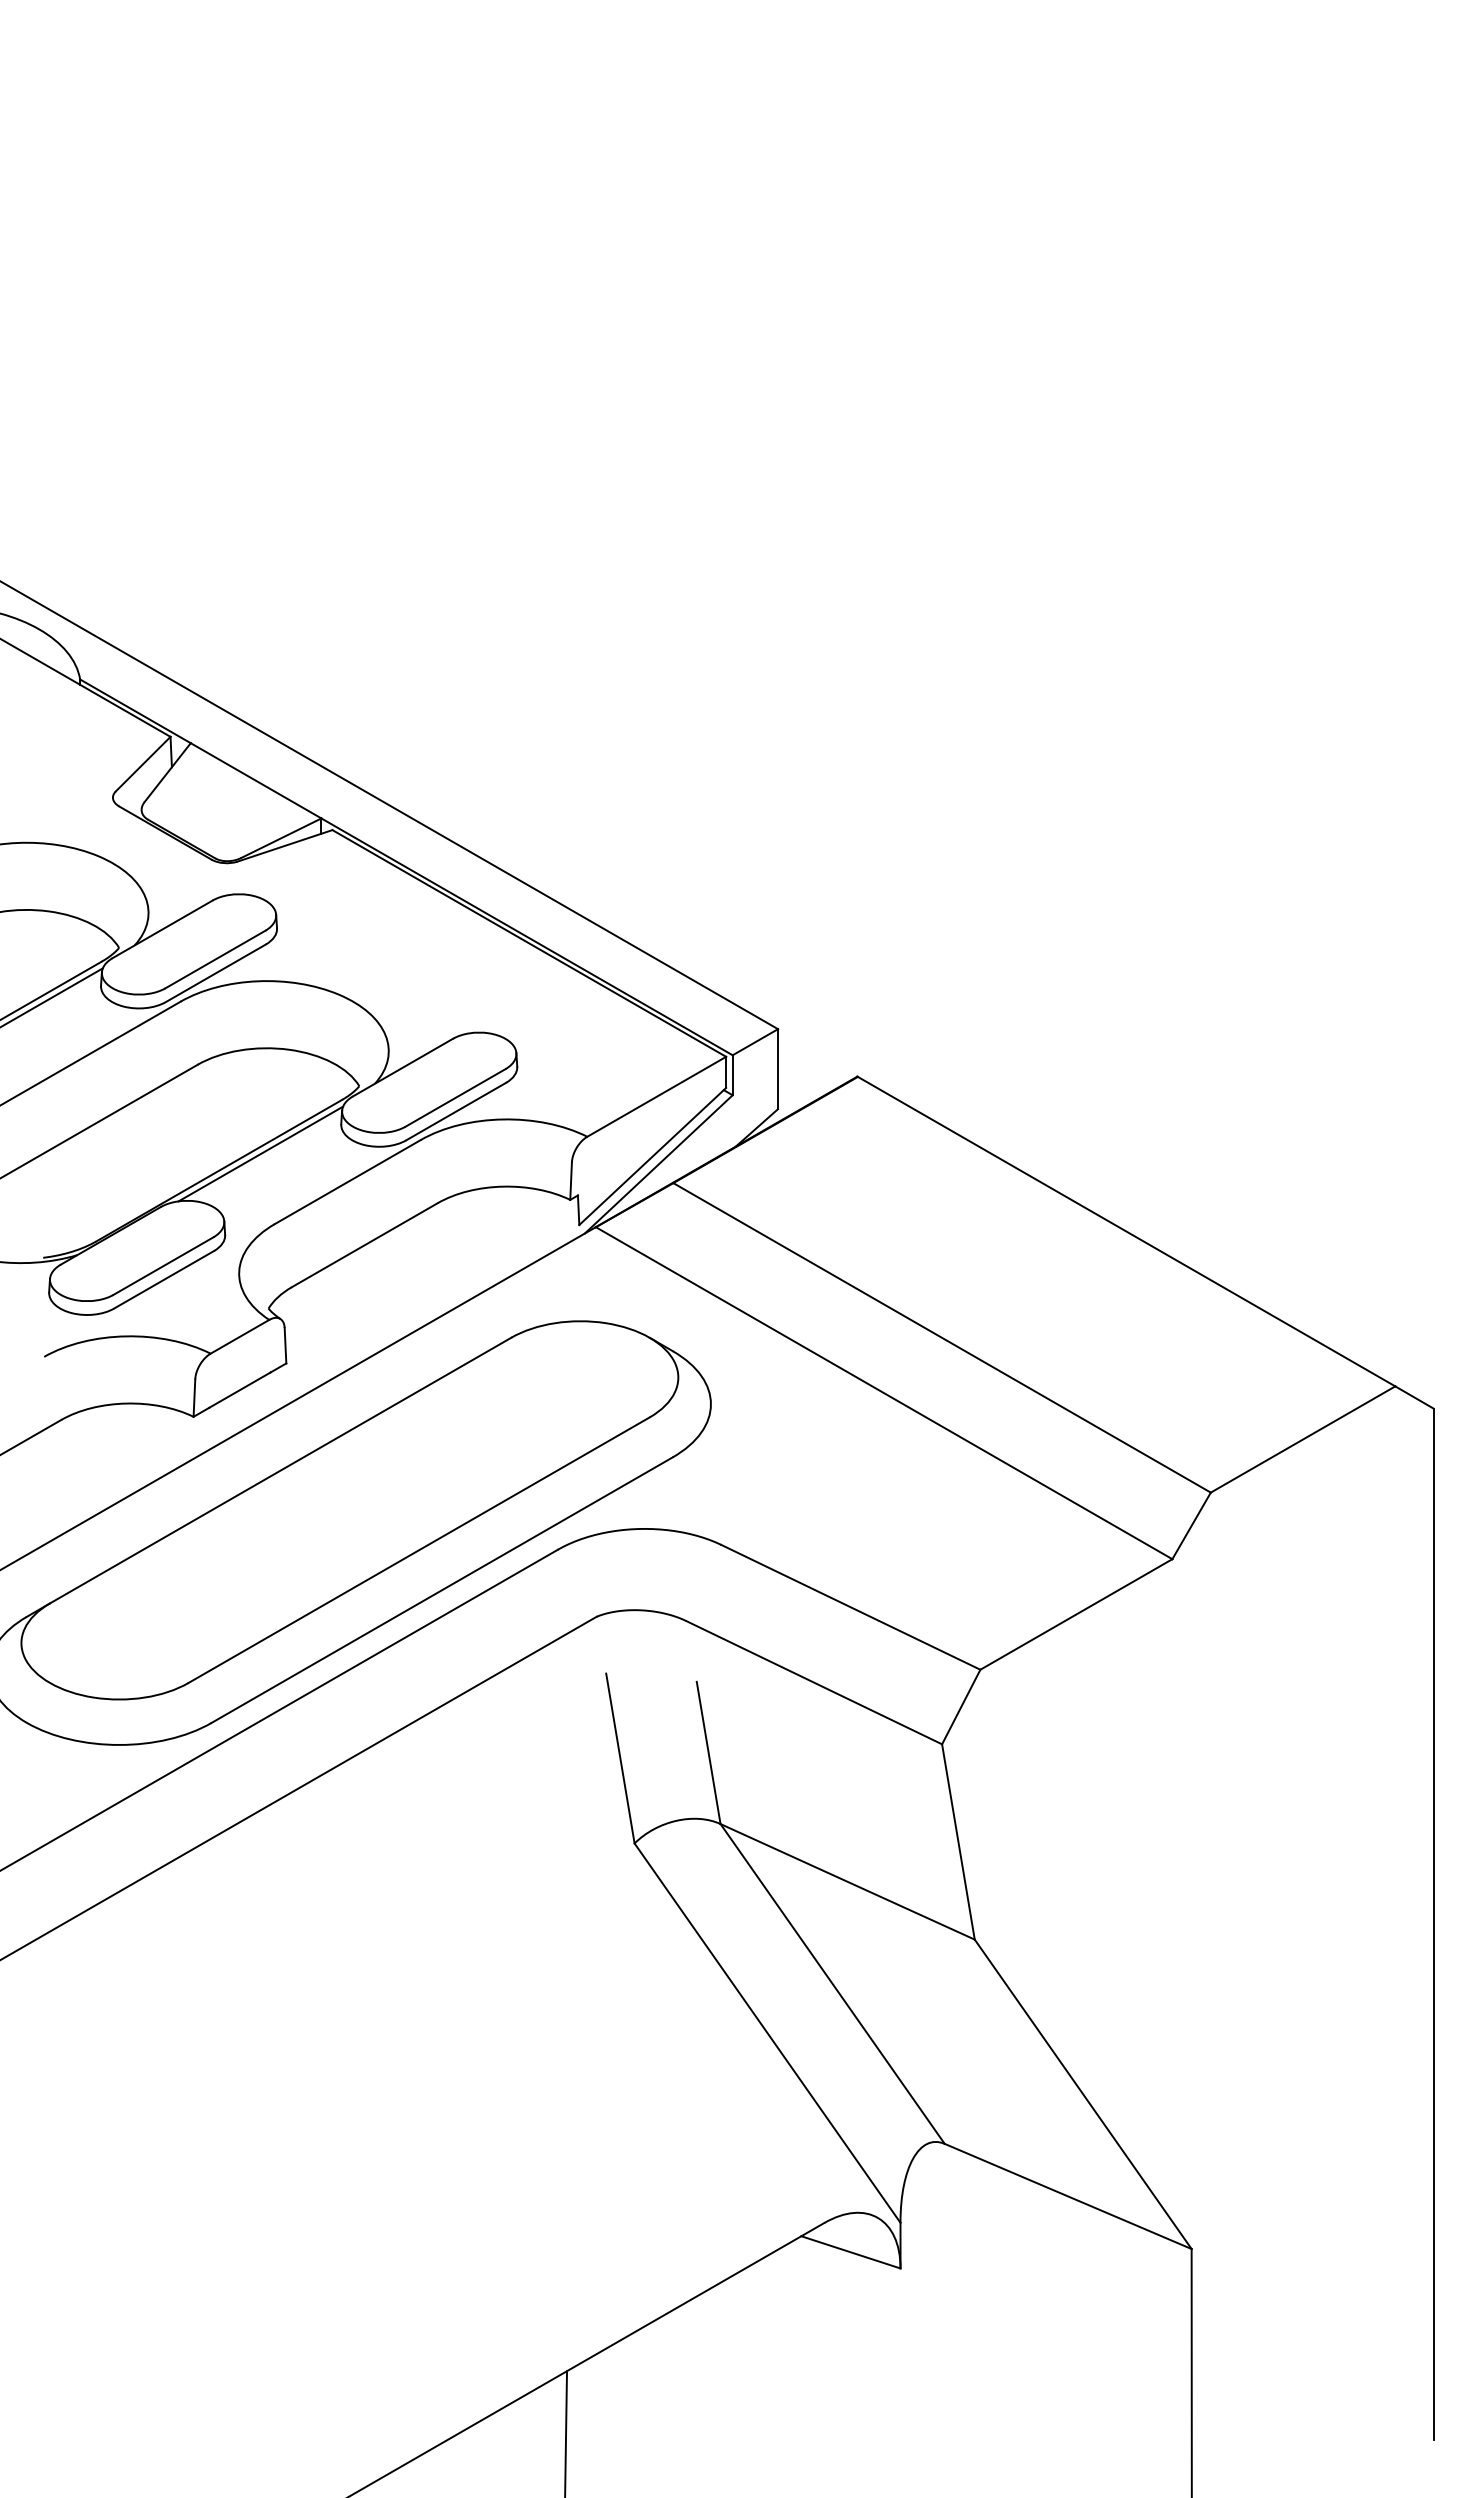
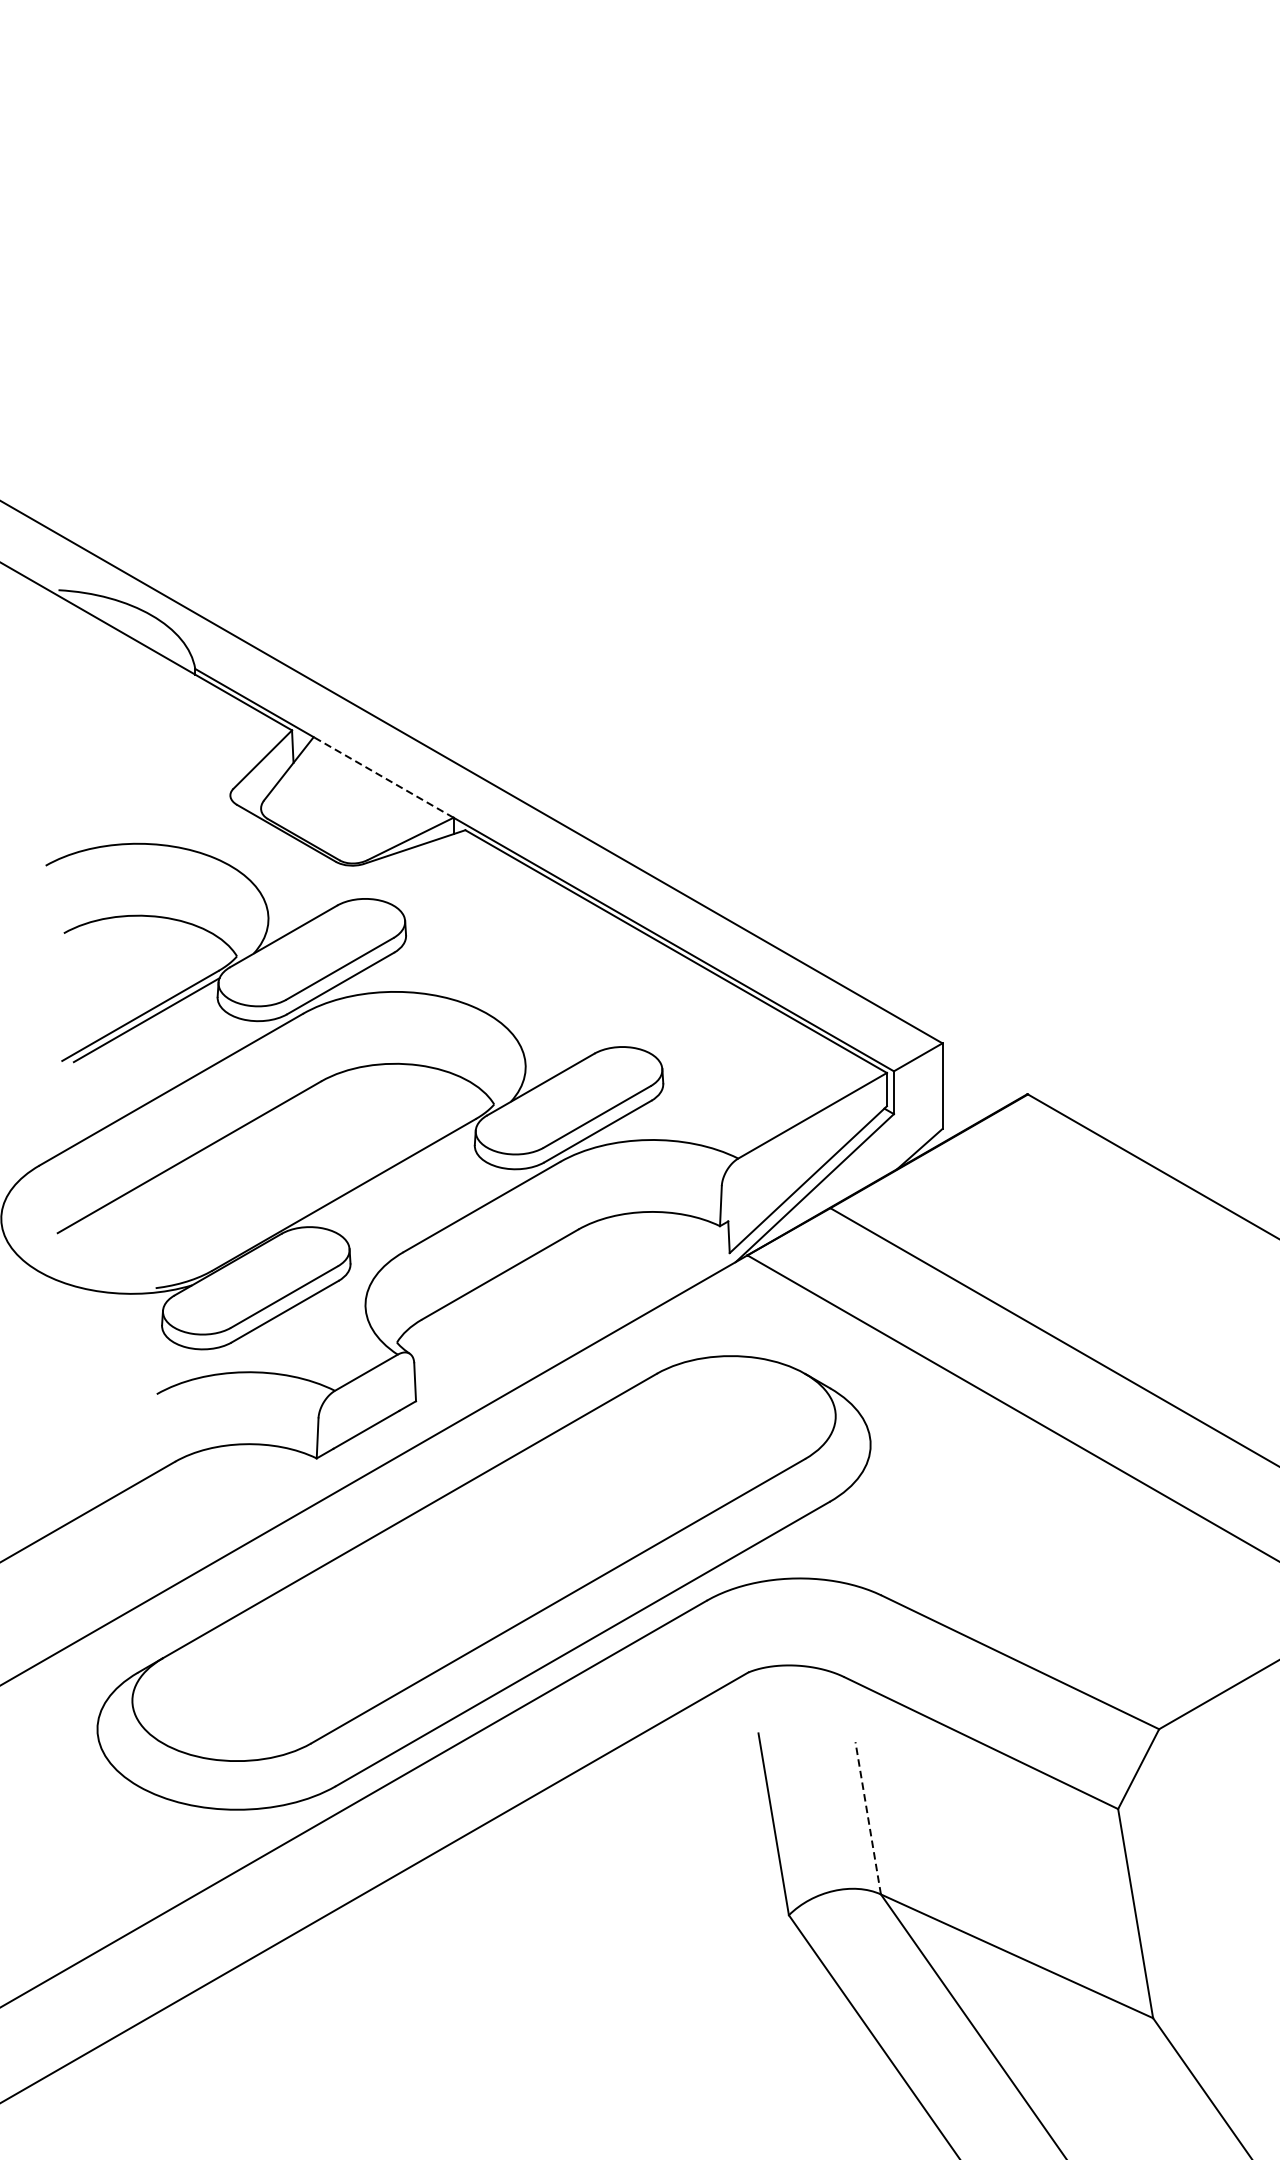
line: (255, 780) -> (383, 777), solid -> dashed
line: (260, 1153) -> (388, 1176), removed
line: (708, 1752) -> (868, 1817), solid -> dashed

